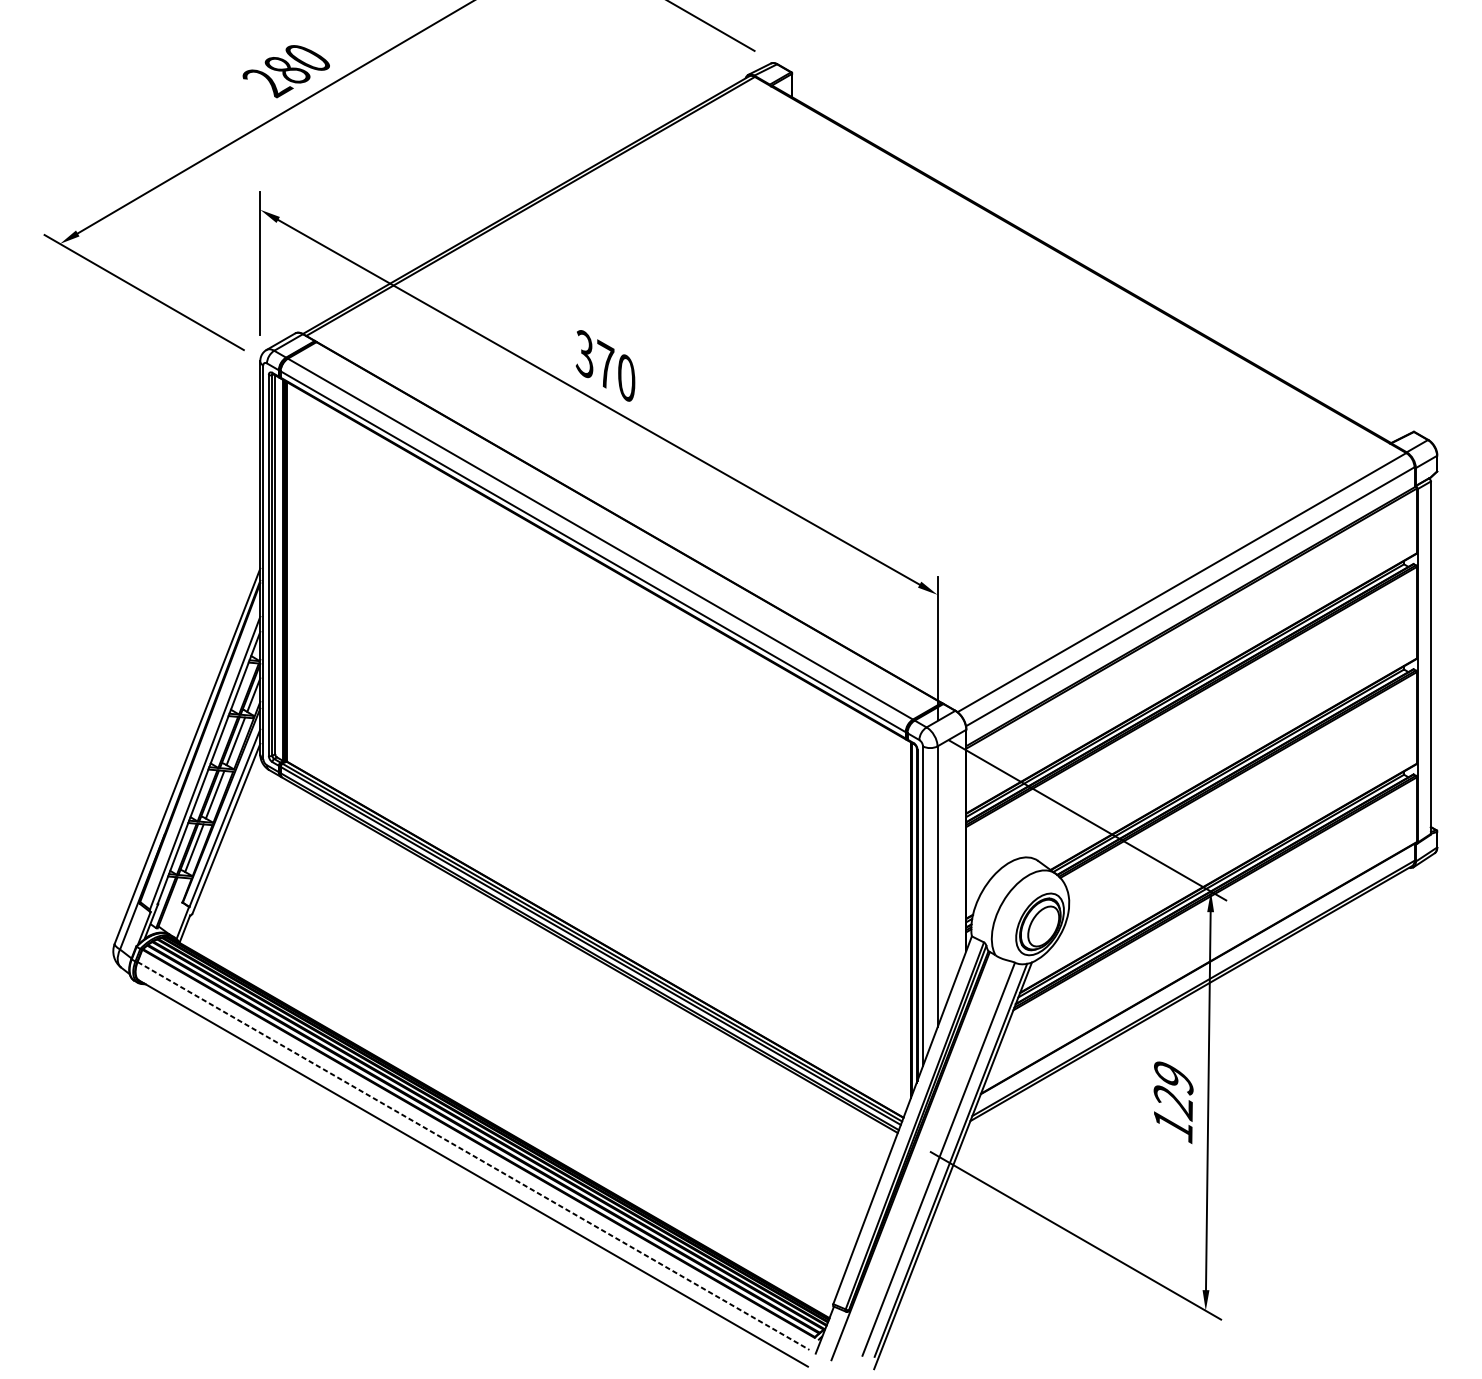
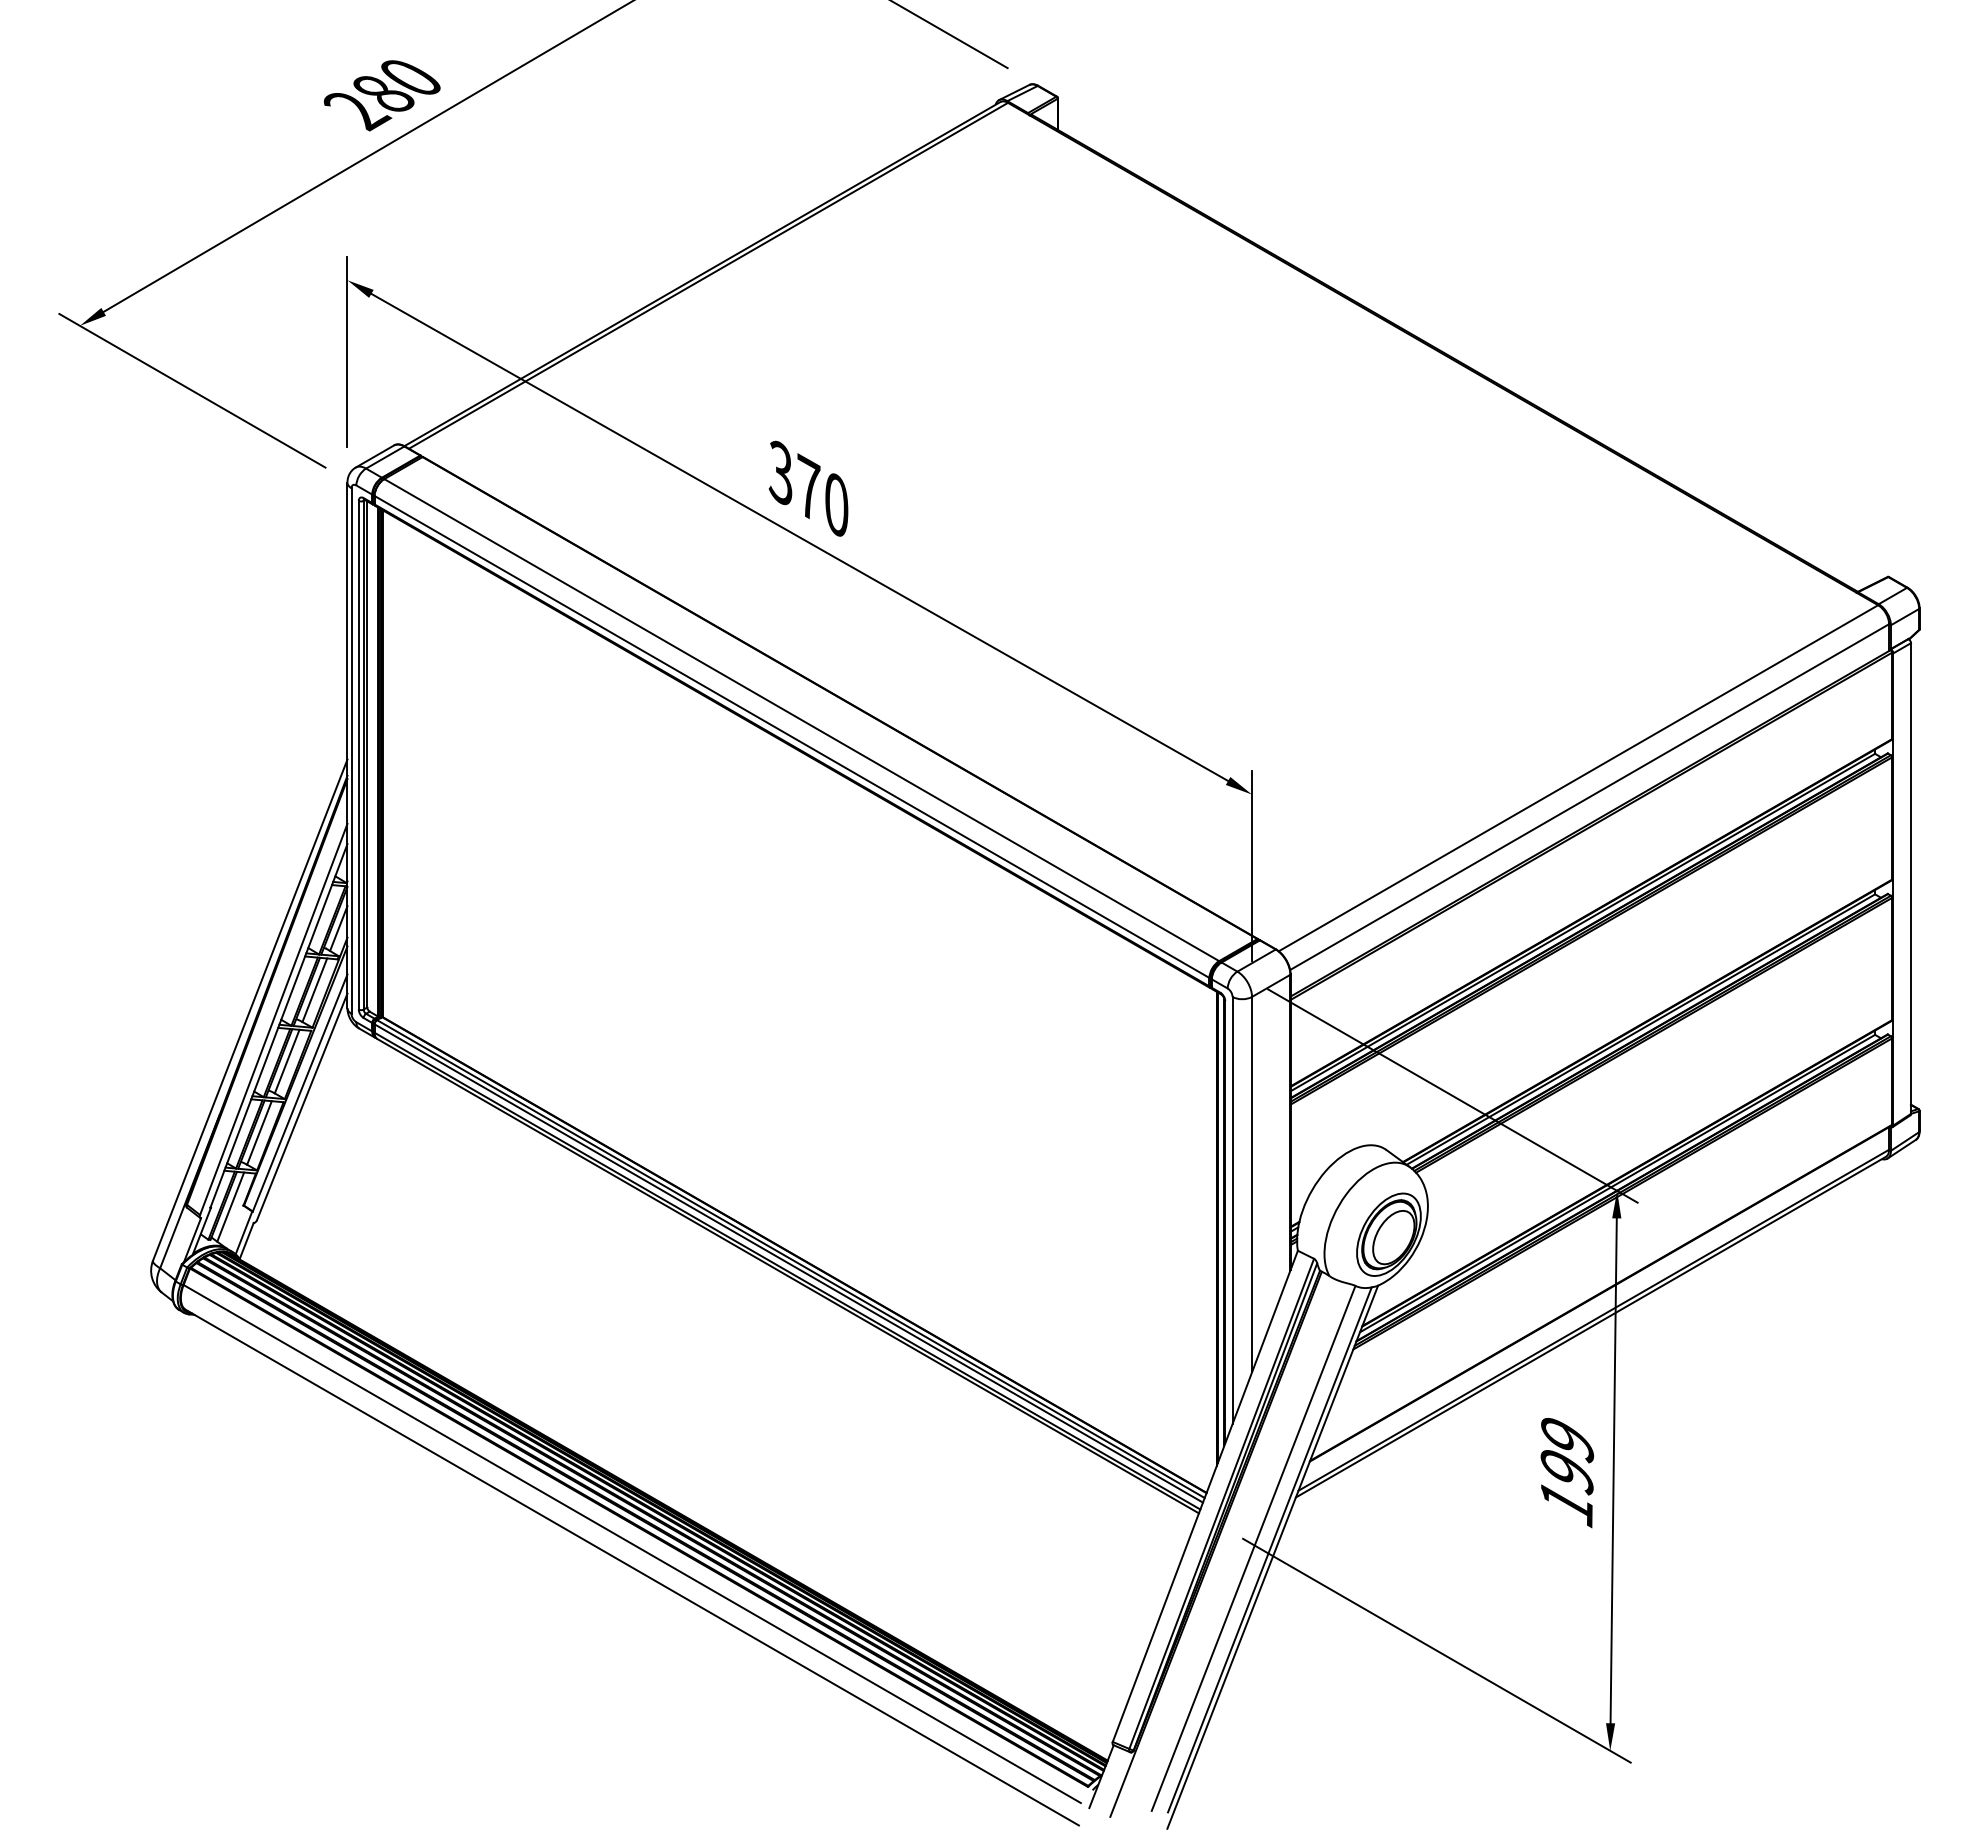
line: (172, 903) -> (230, 1206), added
text: (1173, 1103) -> (1567, 1473), 129 -> 199
line: (473, 1156) -> (632, 1544), dashed -> solid

